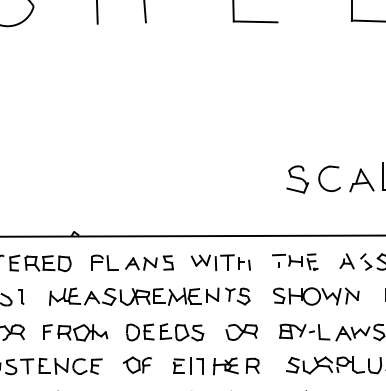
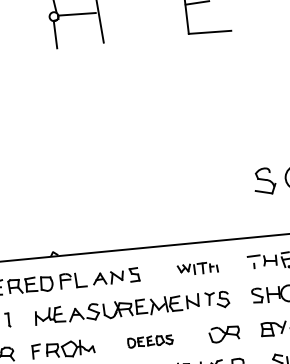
part: (132, 262) -> (99, 277), moved
part: (220, 262) -> (197, 268), size x0.7
part: (165, 332) -> (150, 341), size x0.6

